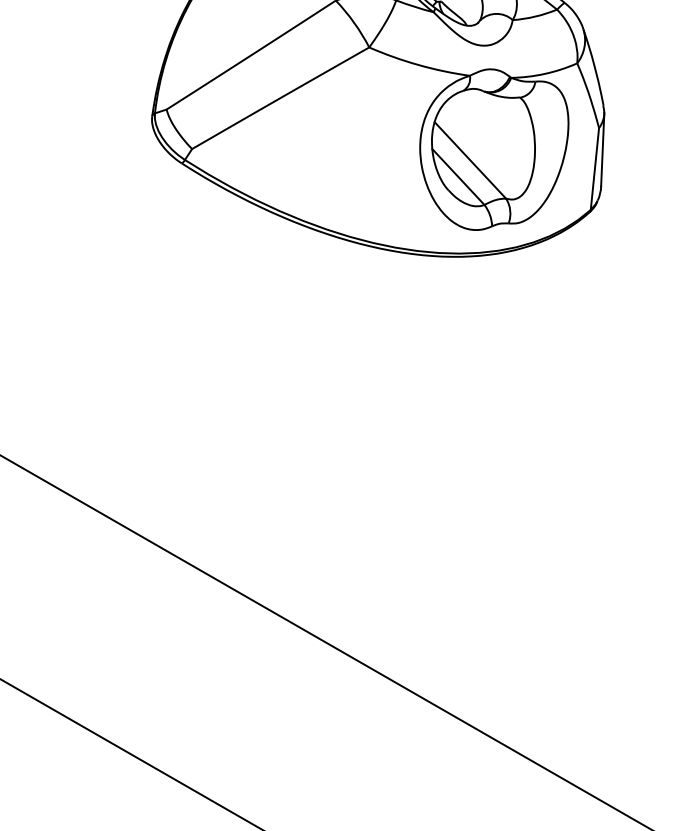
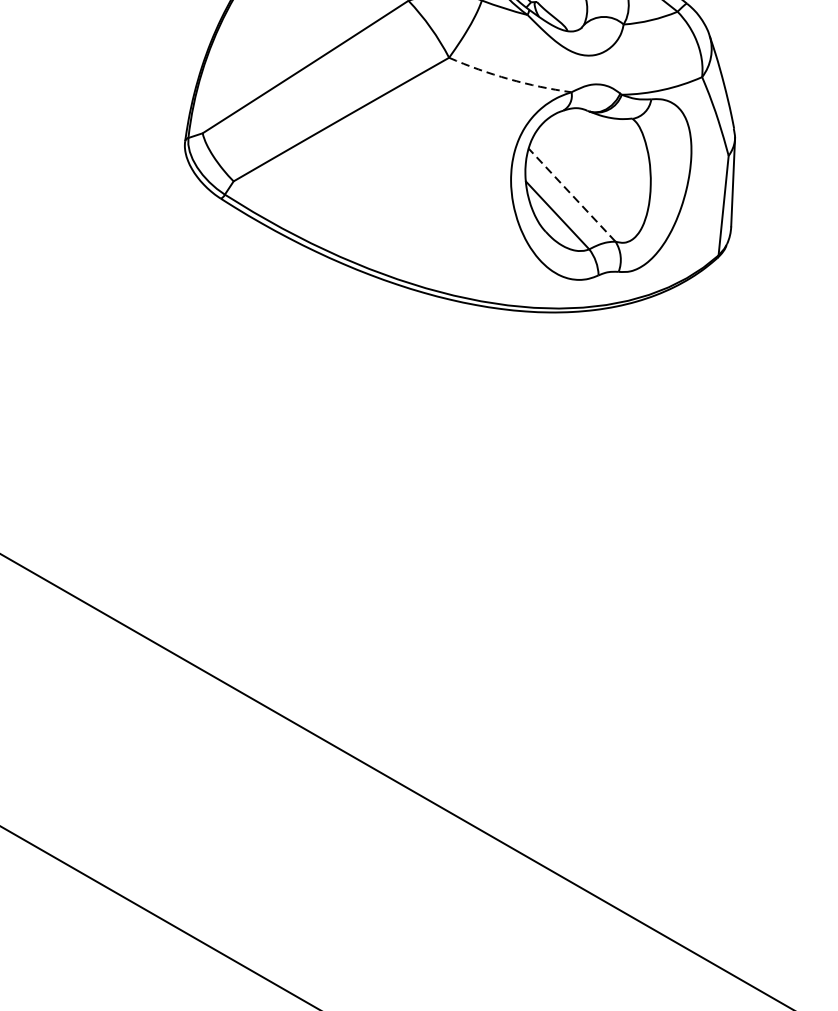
arc: (418, 65) -> (509, 79), solid -> dashed
line: (470, 160) -> (572, 195), solid -> dashed

